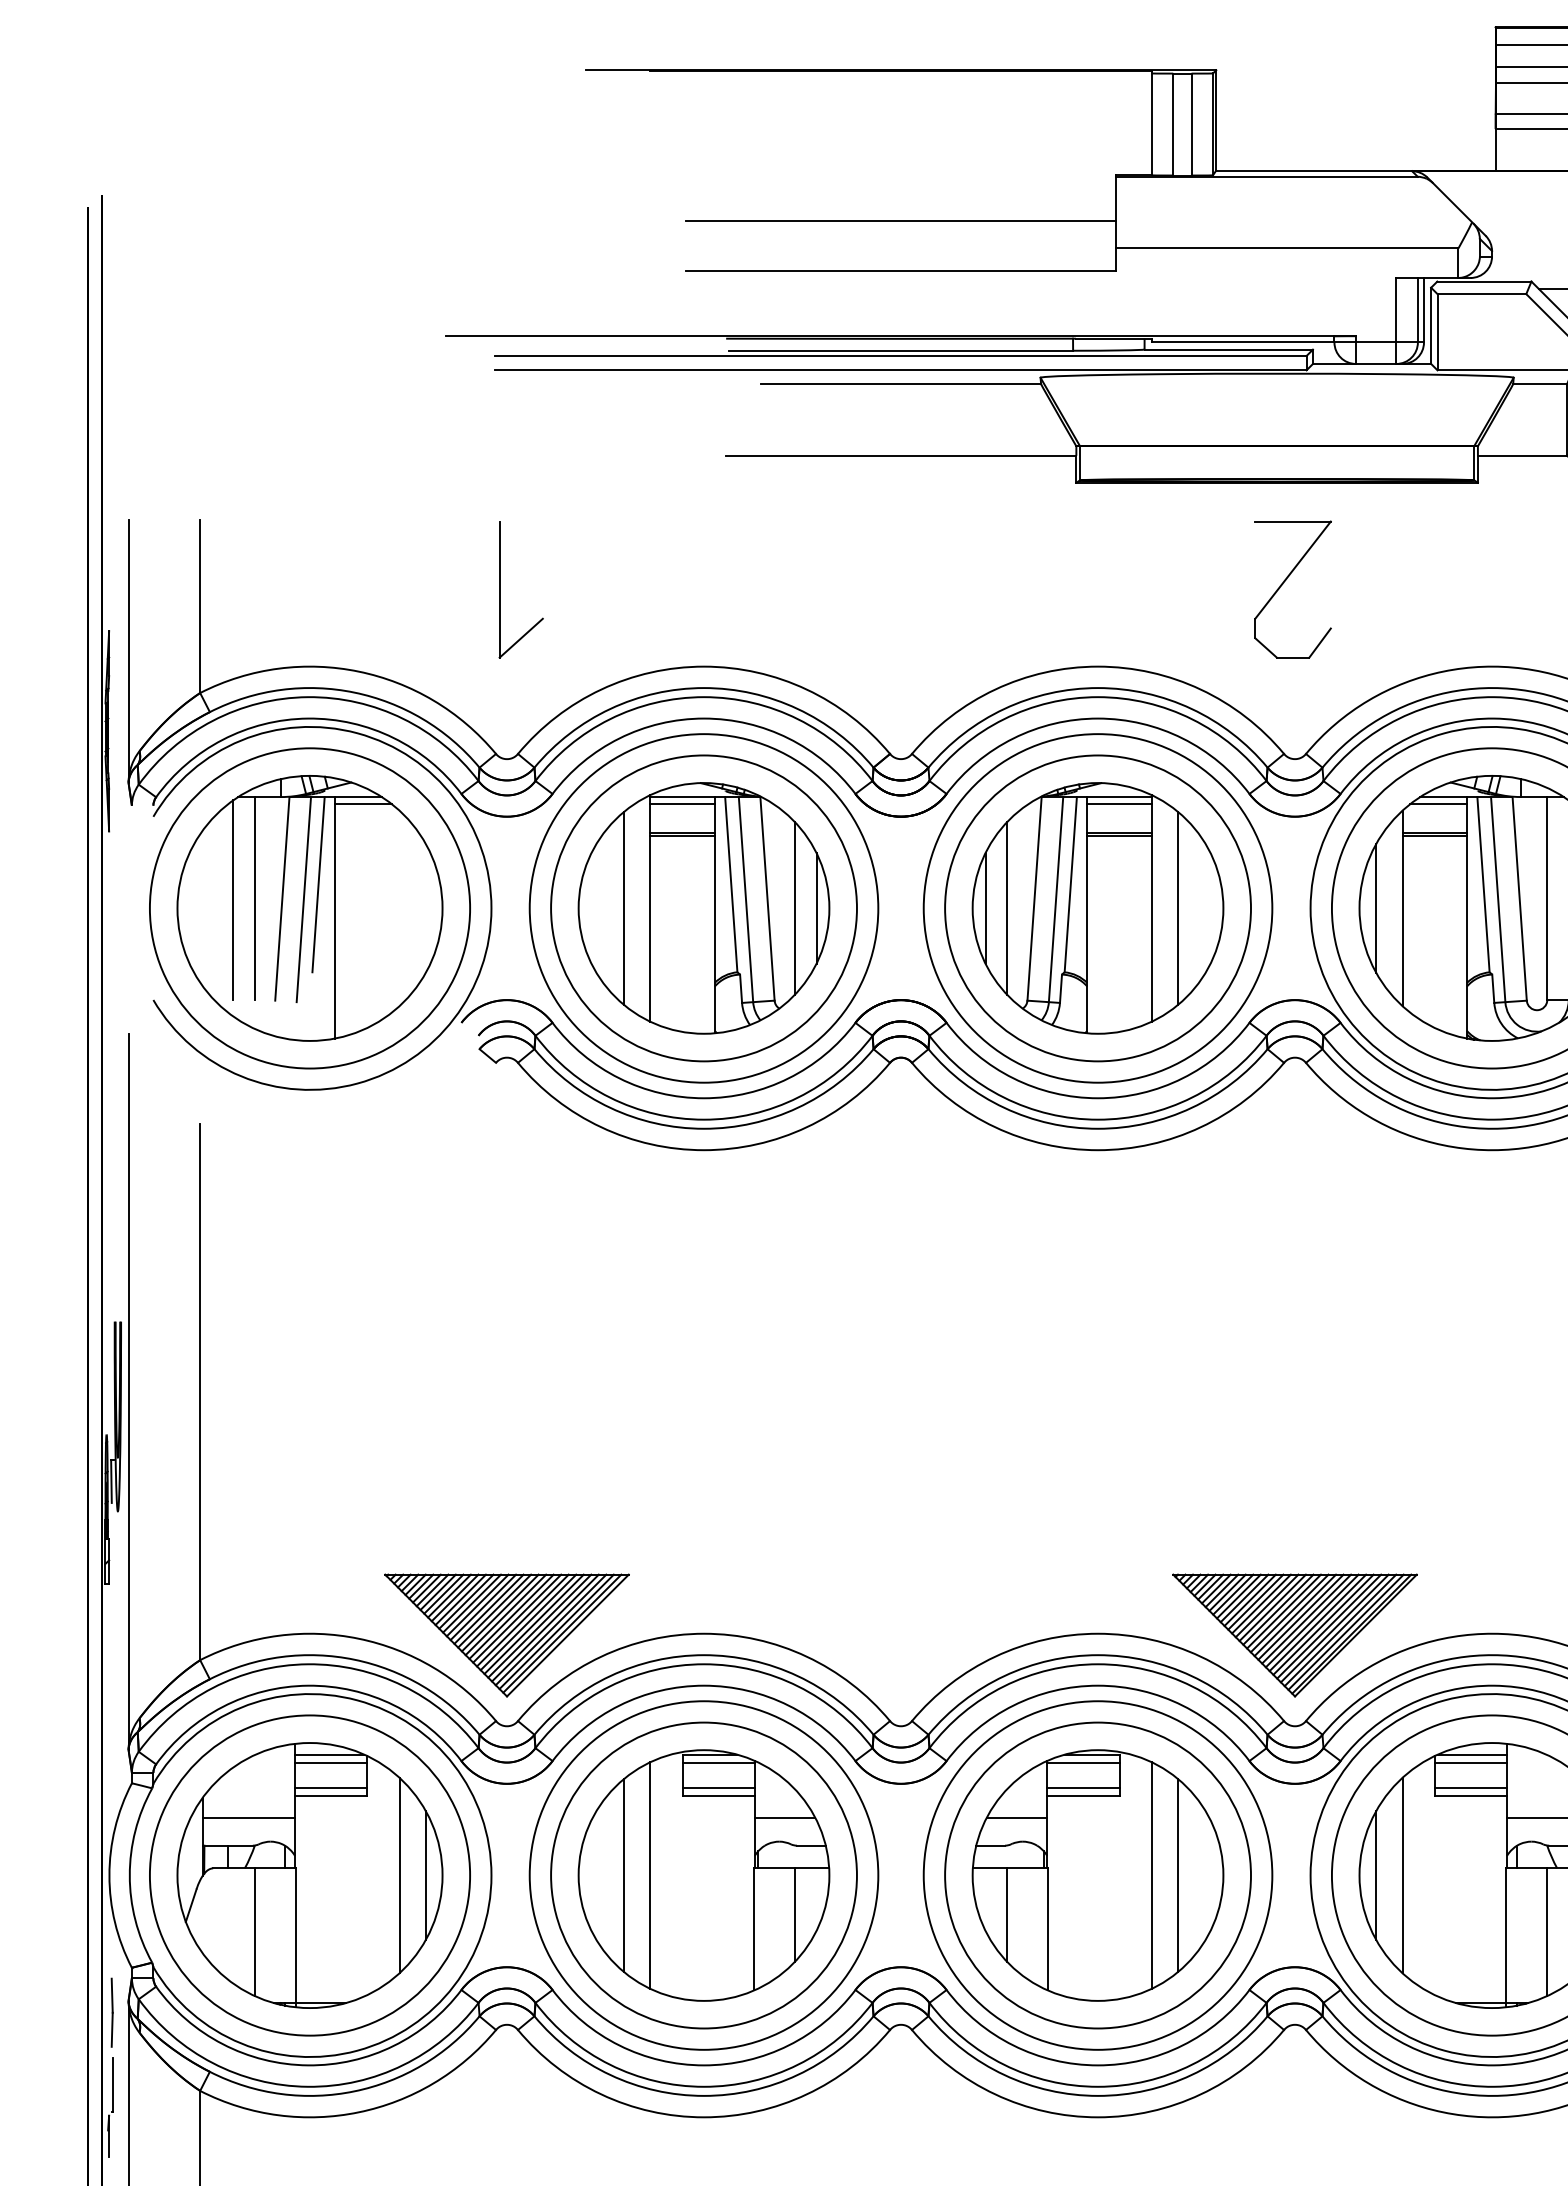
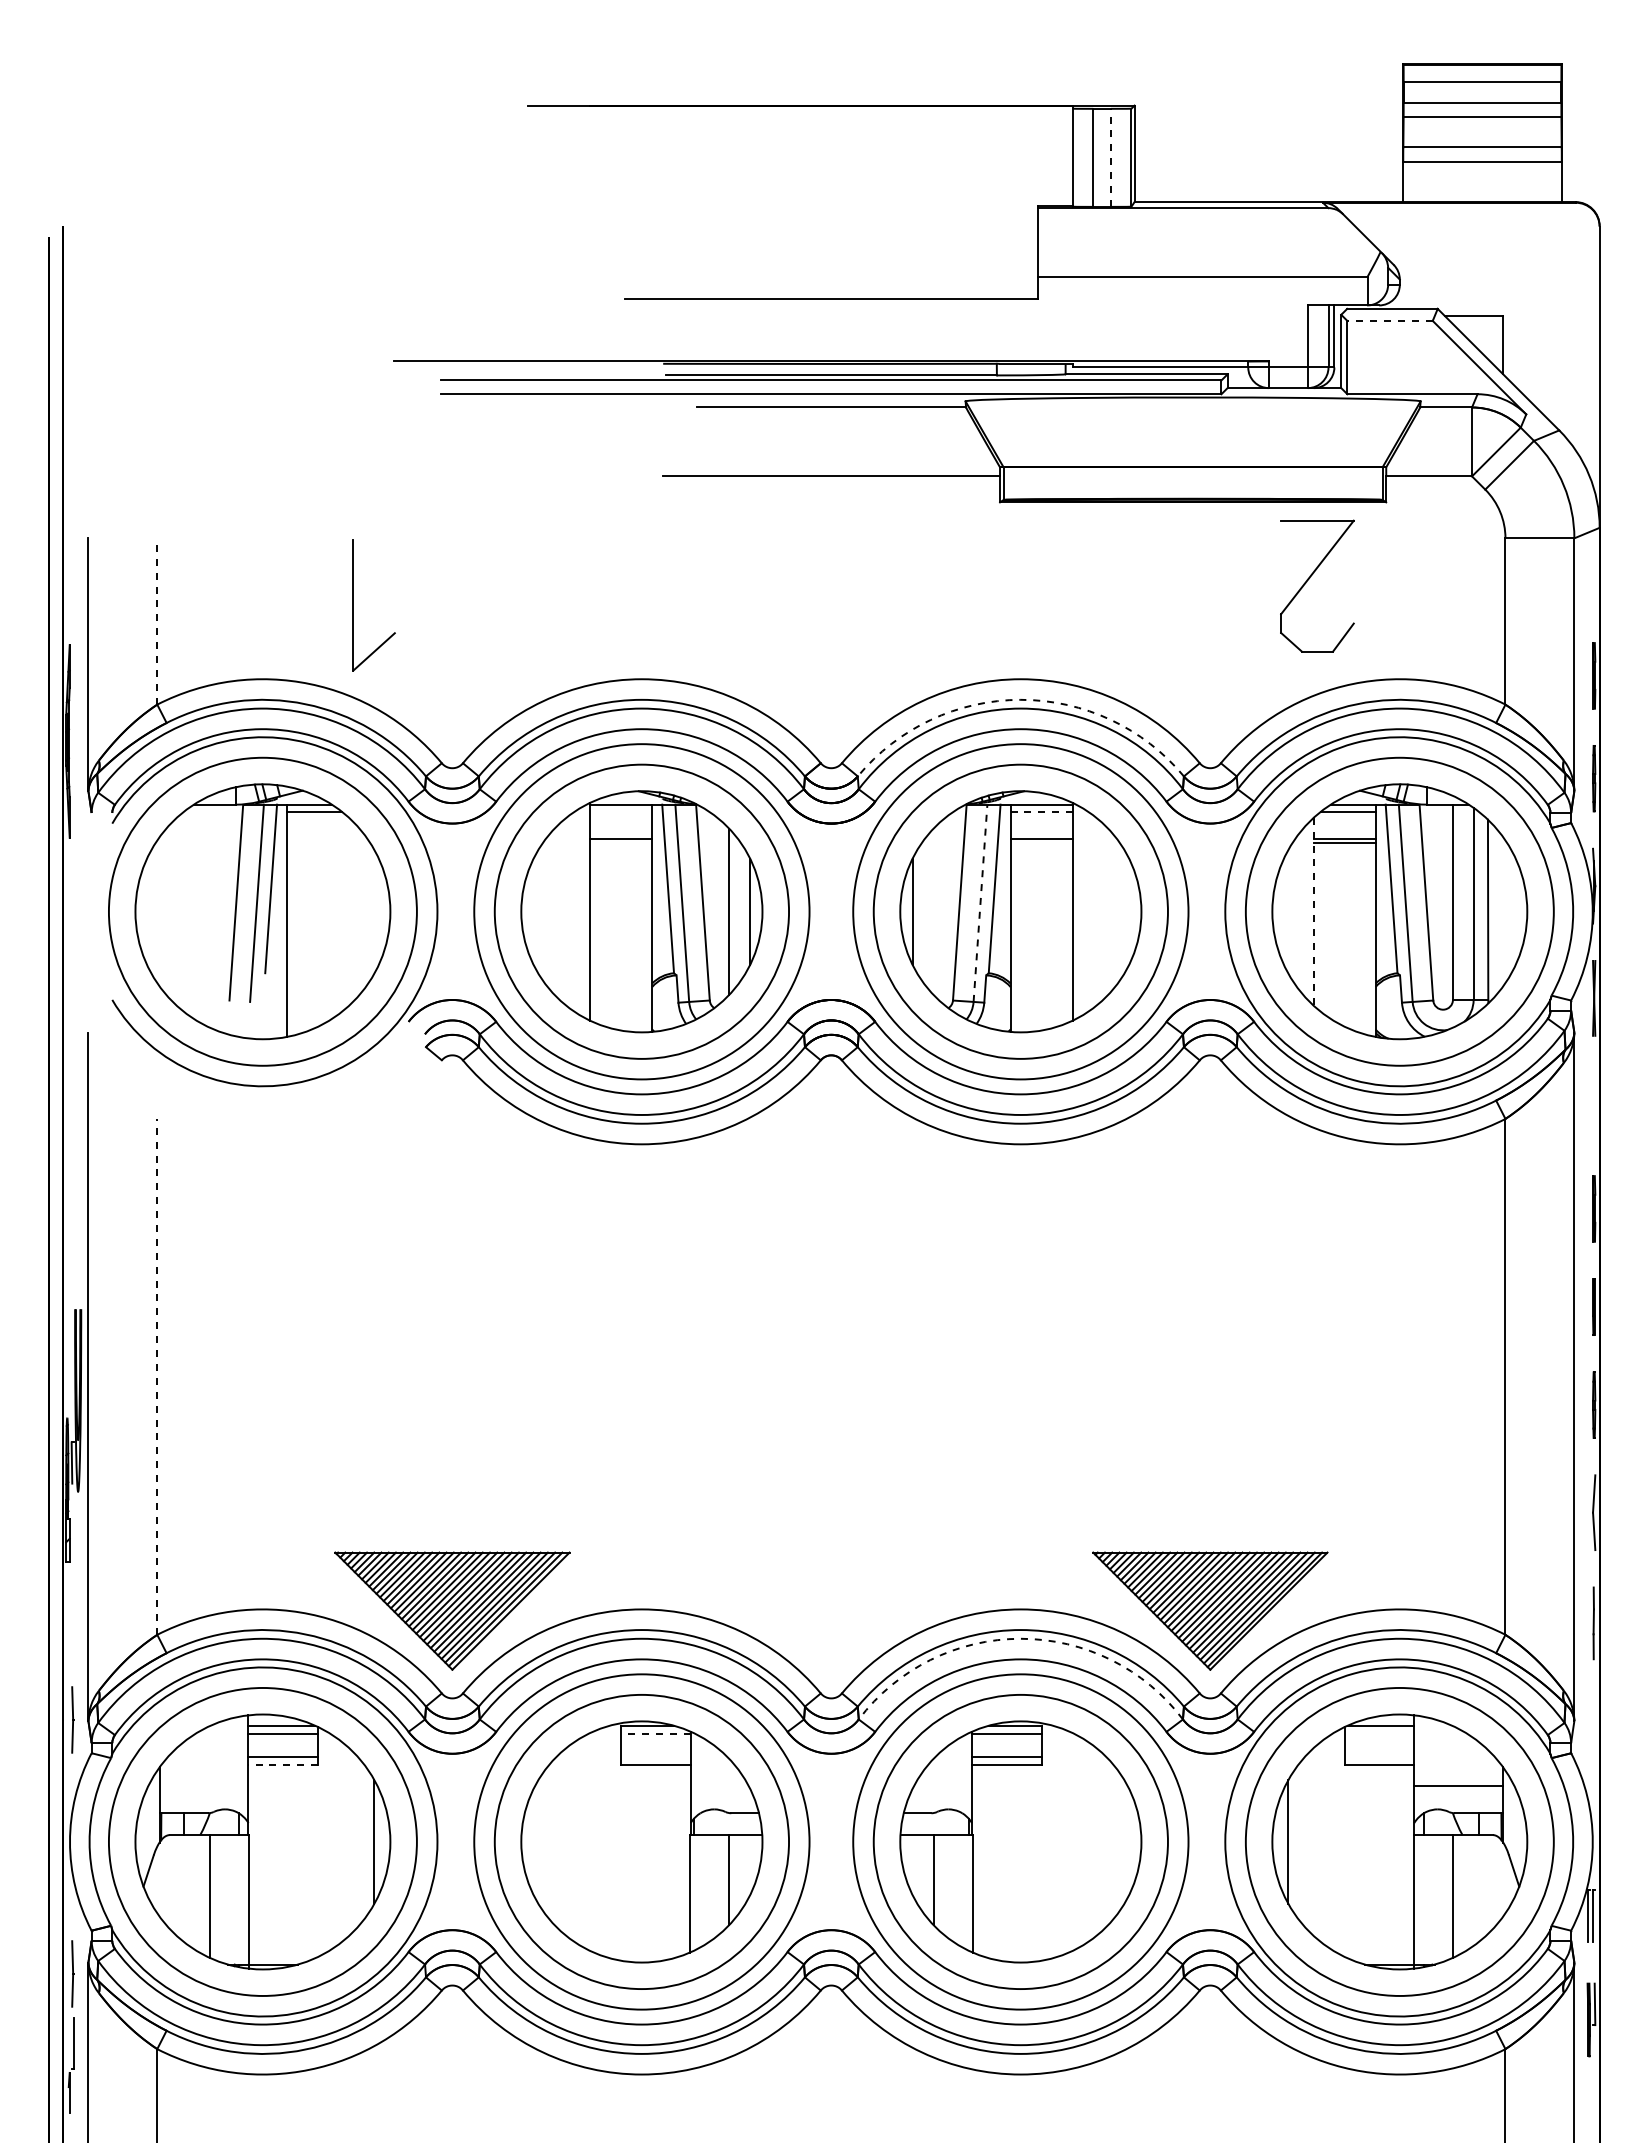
line: (1191, 124) -> (1110, 157), solid -> dashed
line: (901, 220) -> (831, 250), removed
line: (1482, 293) -> (1390, 320), solid -> dashed
part: (1285, 581) -> (1310, 578), moved
part: (499, 589) -> (353, 605), moved
line: (200, 606) -> (157, 621), solid -> dashed
arc: (1097, 687) -> (1020, 699), solid -> dashed
line: (682, 804) -> (621, 811), removed
line: (1120, 804) -> (1042, 811), solid -> dashed
line: (682, 836) -> (621, 842), removed
line: (1119, 836) -> (1041, 842), removed
line: (254, 897) -> (209, 901), removed
line: (233, 899) -> (189, 903), removed
line: (1056, 899) -> (980, 903), solid -> dashed
line: (623, 908) -> (564, 911), removed
line: (1007, 908) -> (933, 911), removed
line: (1177, 908) -> (1097, 911), removed
line: (1376, 908) -> (1288, 911), removed
line: (1402, 908) -> (1313, 911), solid -> dashed
line: (200, 1391) -> (157, 1376), solid -> dashed
arc: (1097, 1663) -> (1020, 1638), solid -> dashed
line: (112, 1748) -> (72, 1719), added
line: (719, 1762) -> (656, 1733), solid -> dashed
line: (1470, 1762) -> (1379, 1733), removed
line: (718, 1787) -> (655, 1757), removed
line: (1470, 1787) -> (1379, 1757), removed
line: (331, 1796) -> (283, 1765), solid -> dashed
line: (248, 1817) -> (203, 1786), removed
line: (784, 1817) -> (719, 1786), removed
line: (1016, 1817) -> (942, 1786), removed
line: (400, 1875) -> (349, 1841), removed
line: (623, 1875) -> (564, 1841), removed
line: (650, 1875) -> (590, 1841), removed
line: (1151, 1875) -> (1072, 1841), removed
line: (1177, 1875) -> (1097, 1841), removed
line: (1402, 1875) -> (1313, 1841), removed

